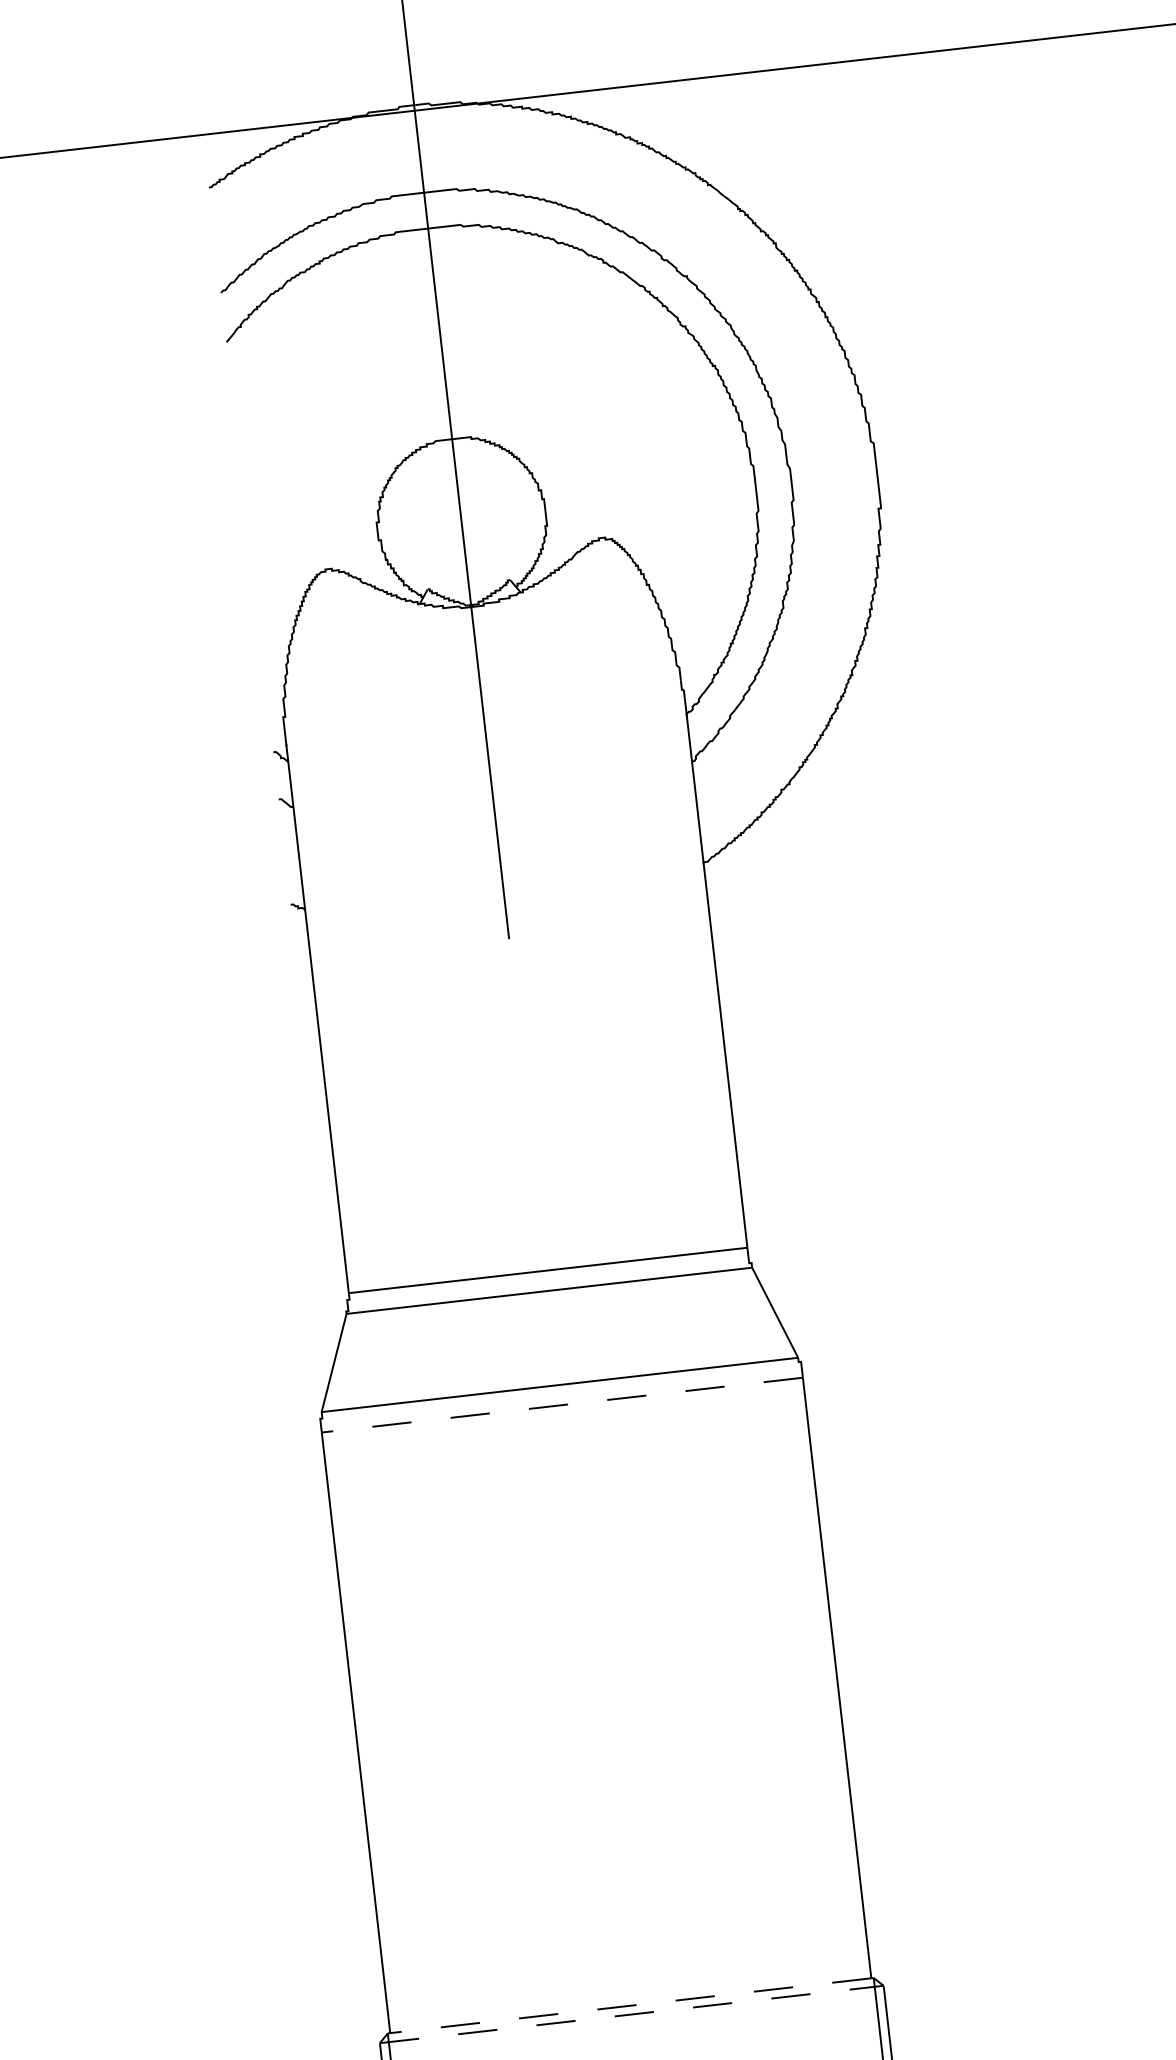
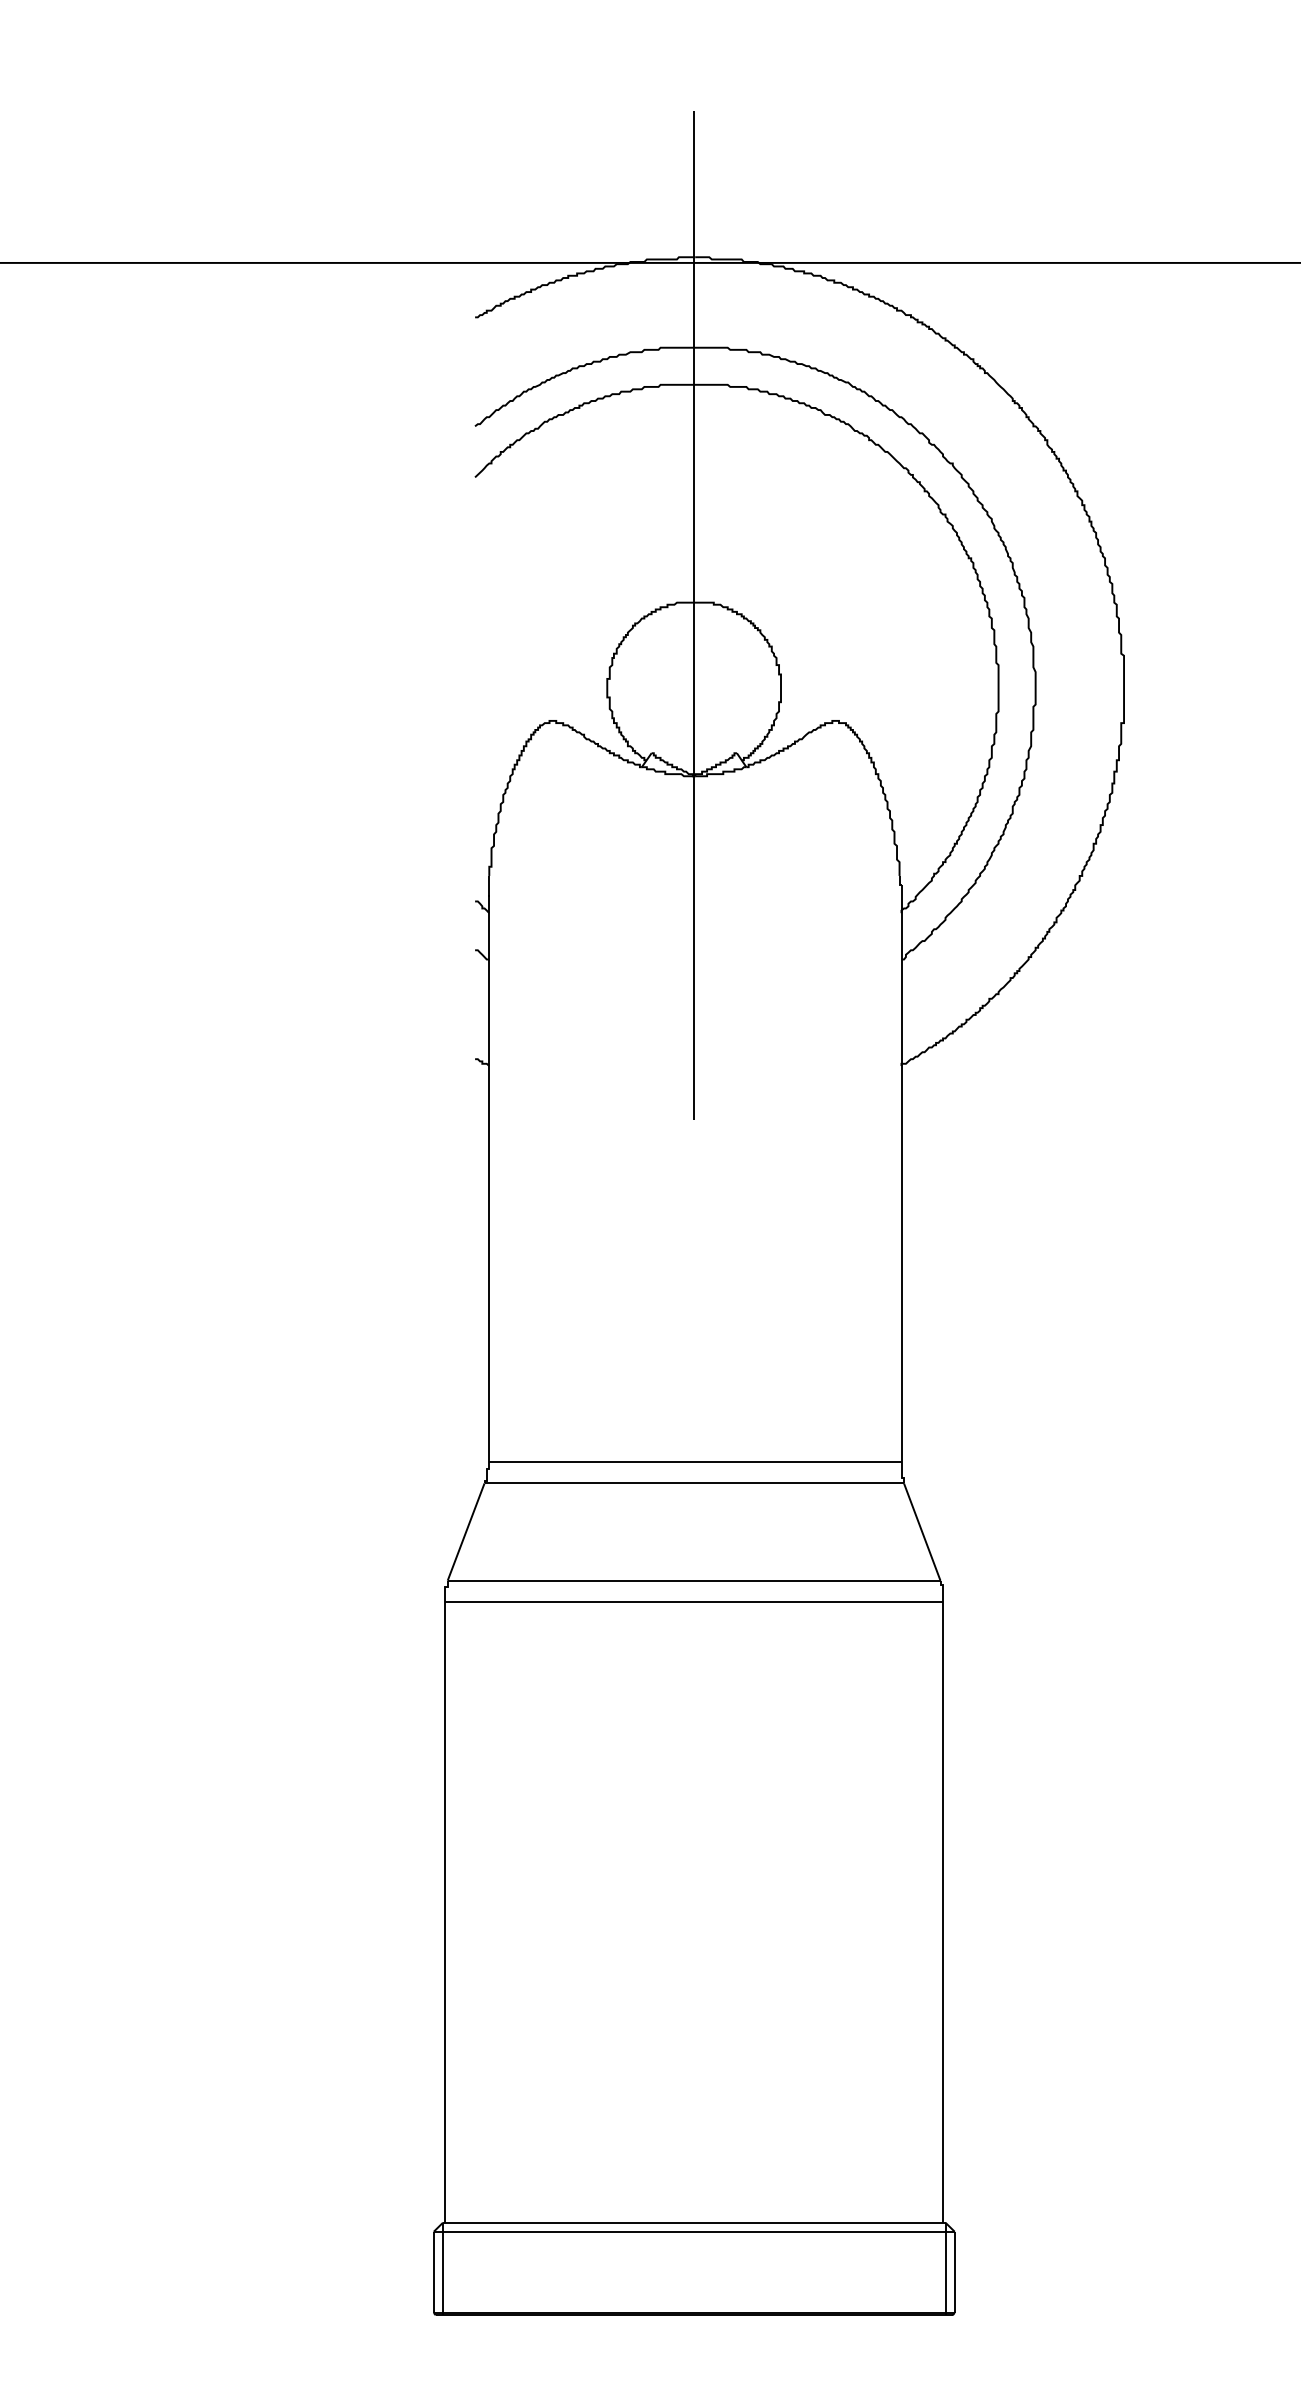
line: (562, 1405) -> (694, 1601), dashed -> solid
line: (630, 2005) -> (694, 2222), dashed -> solid
line: (631, 2014) -> (694, 2231), dashed -> solid

